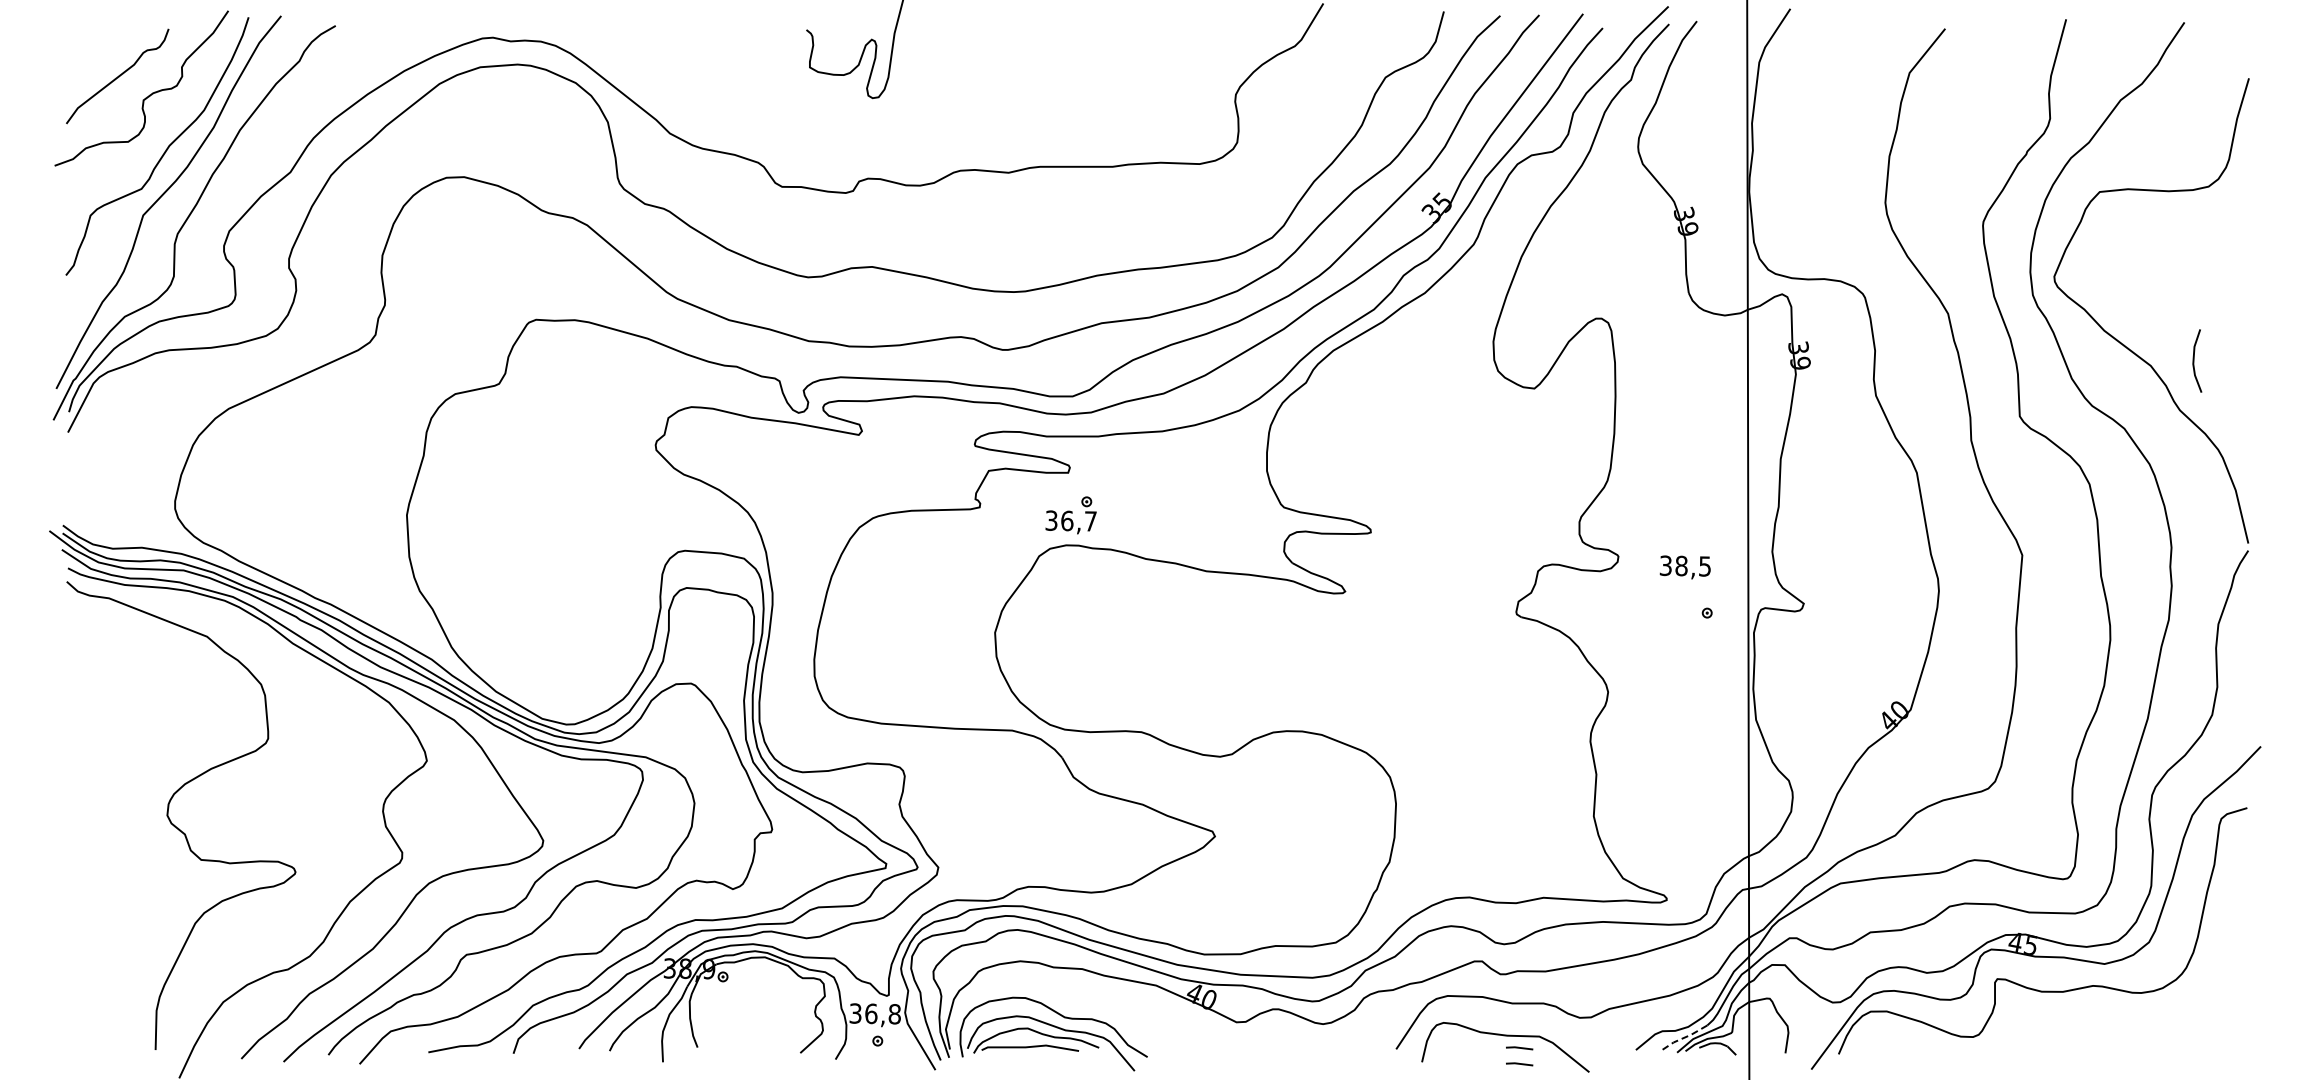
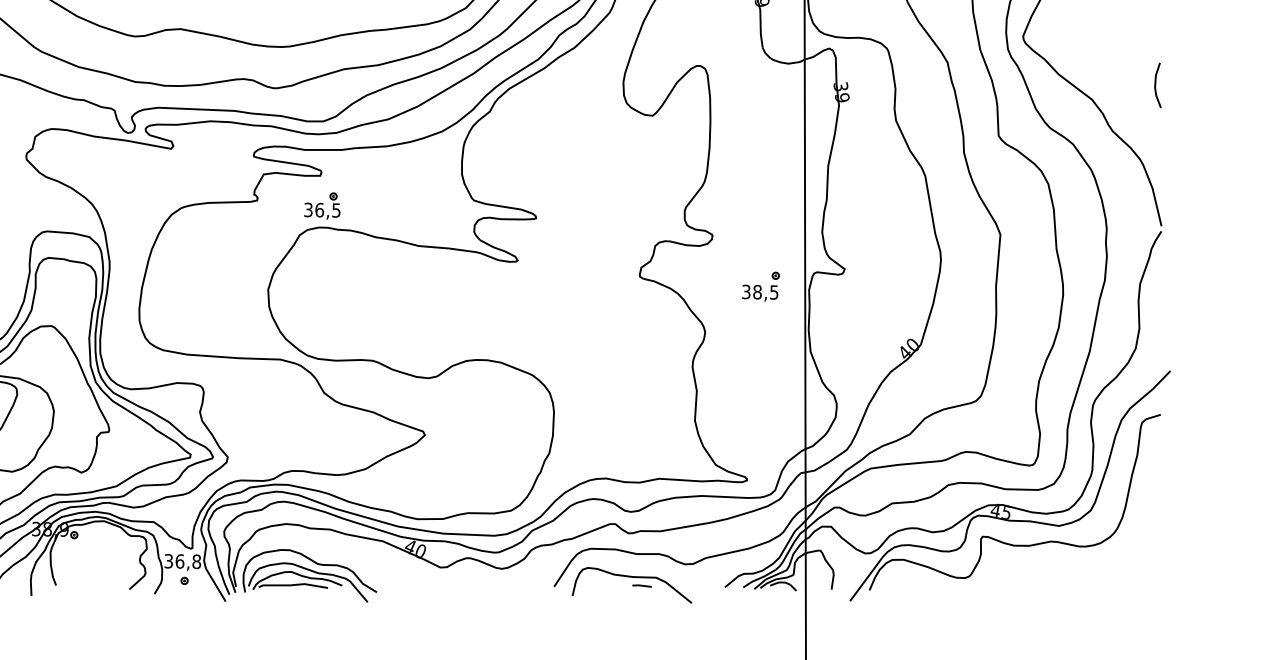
line: (2194, 360) -> (1155, 85), moved
text: (1090, 521) -> (336, 210), 36,7 -> 36,5
text: (1684, 567) -> (759, 293), moved
line: (1684, 1037) -> (759, 578), dashed -> solid
line: (1519, 1064) -> (642, 597), removed

